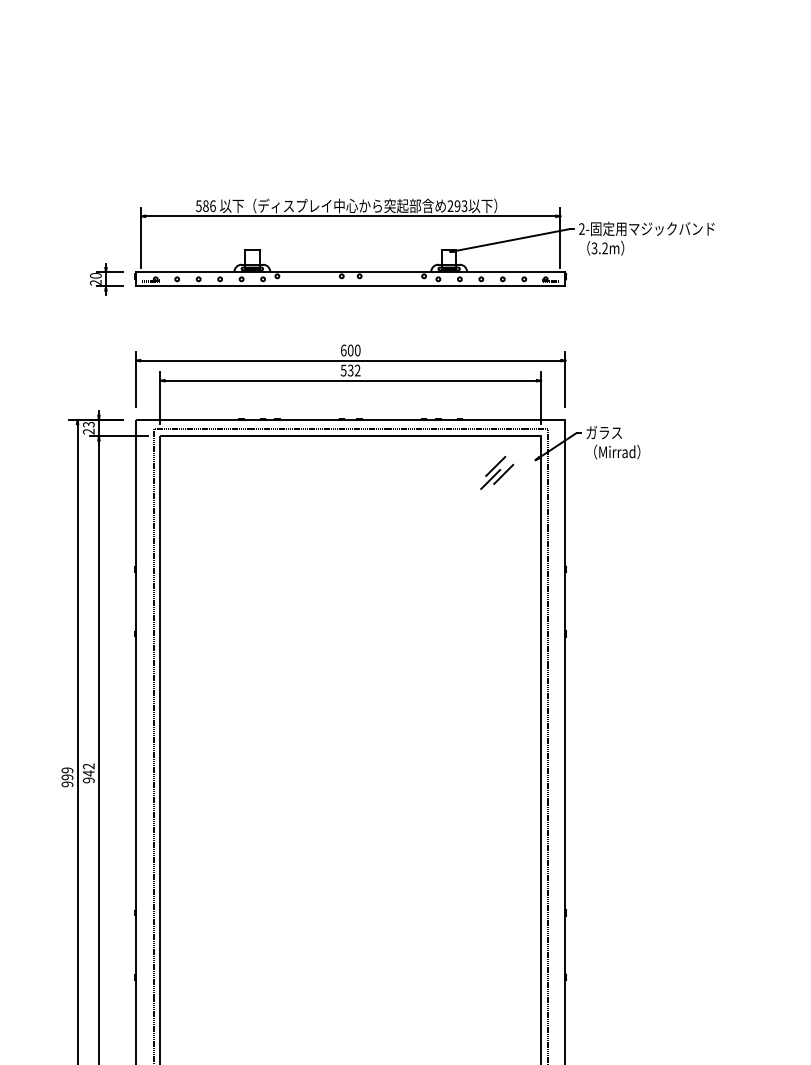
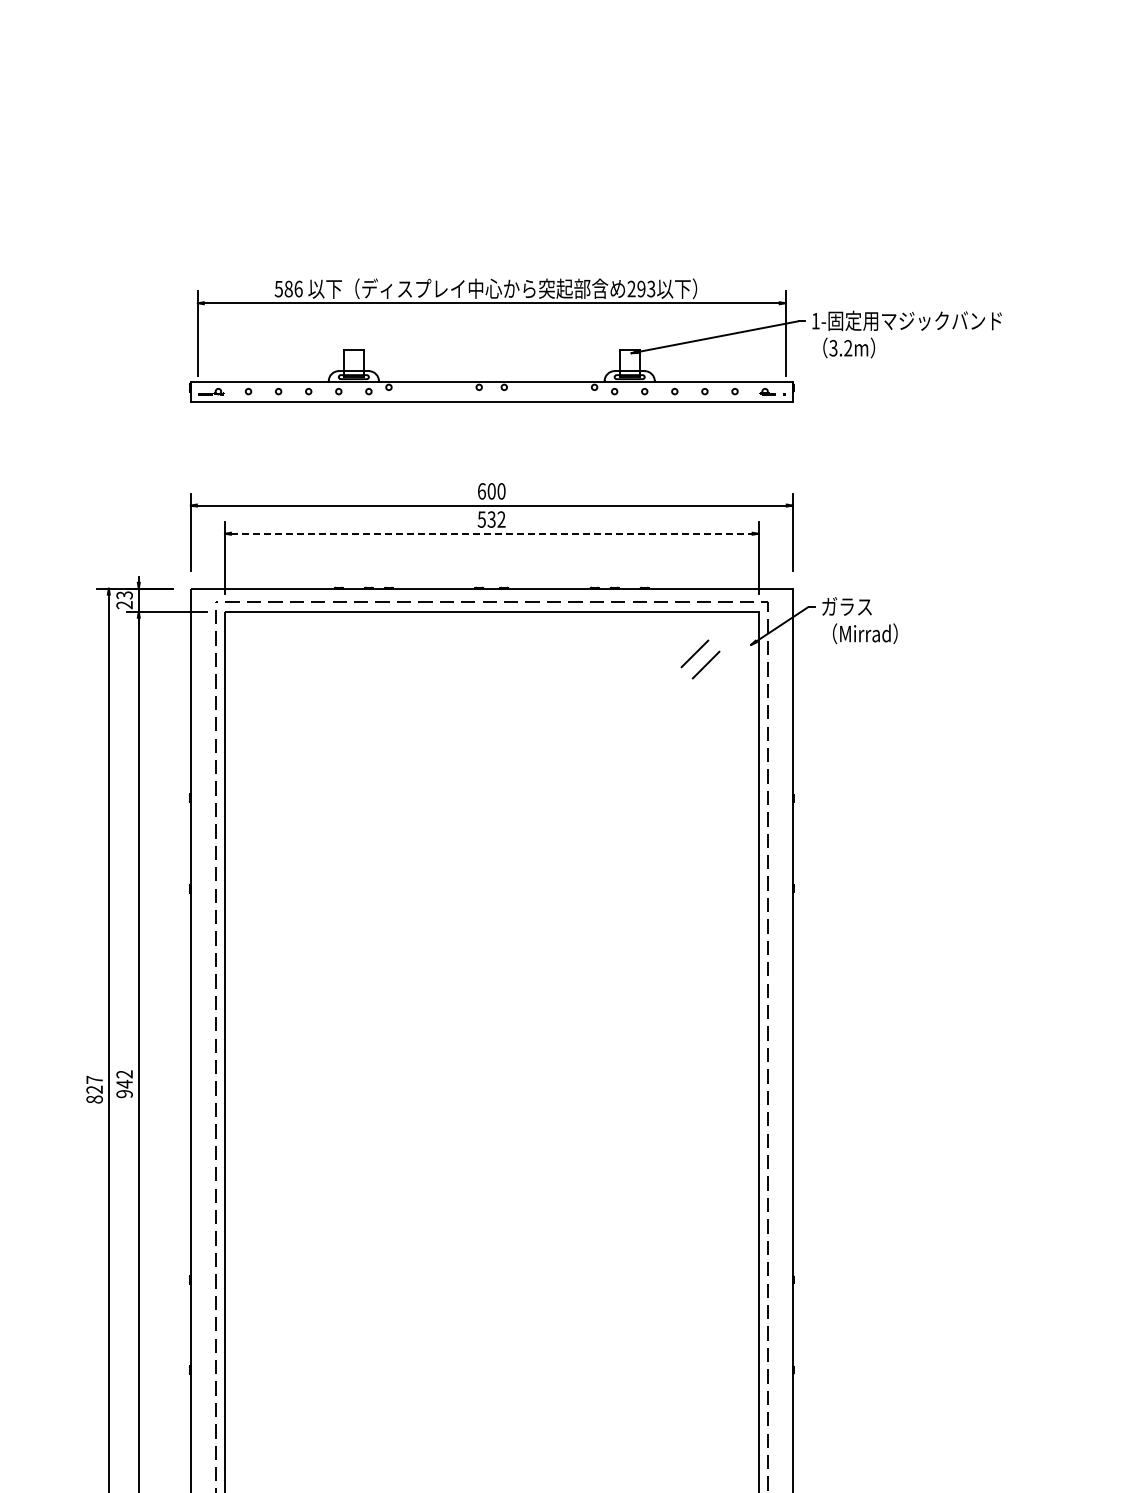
text: (581, 228) -> (815, 320), 2- -> 1-
part: (106, 279) -> (149, 391), removed
line: (350, 380) -> (491, 533), solid -> dashed
line: (490, 478) -> (687, 671), removed
text: (67, 777) -> (94, 1089), 999 -> 827

